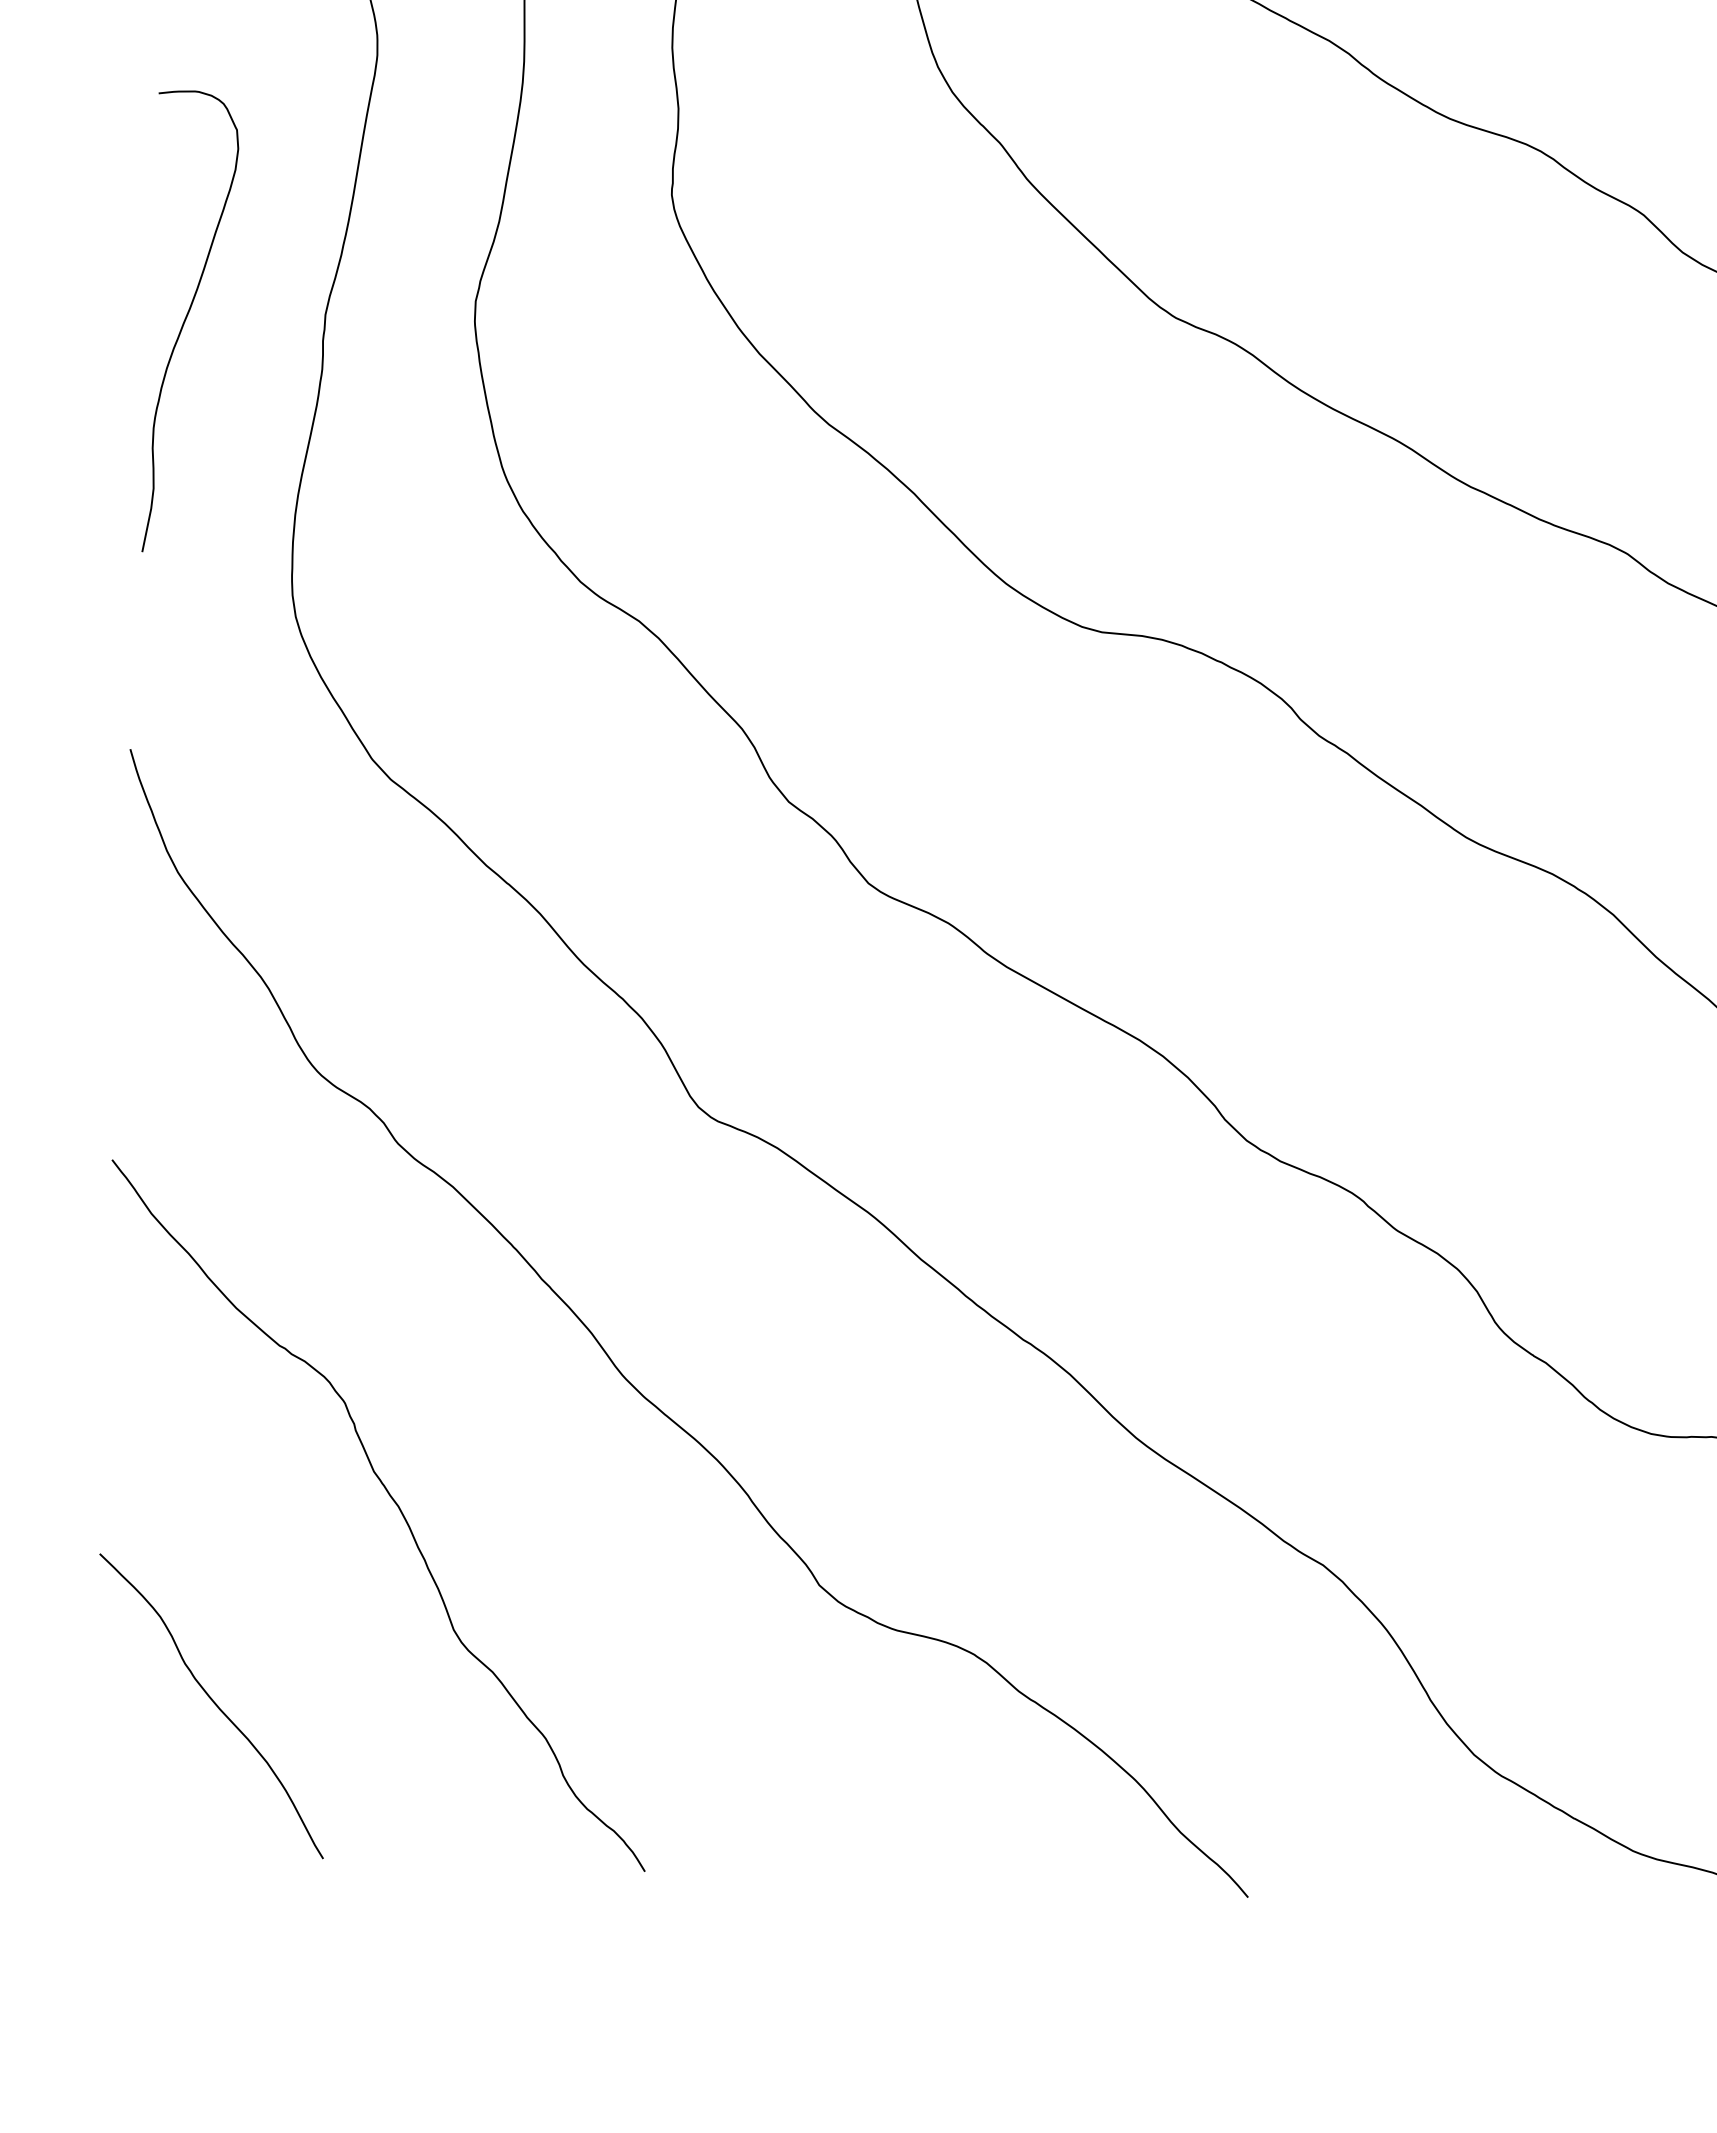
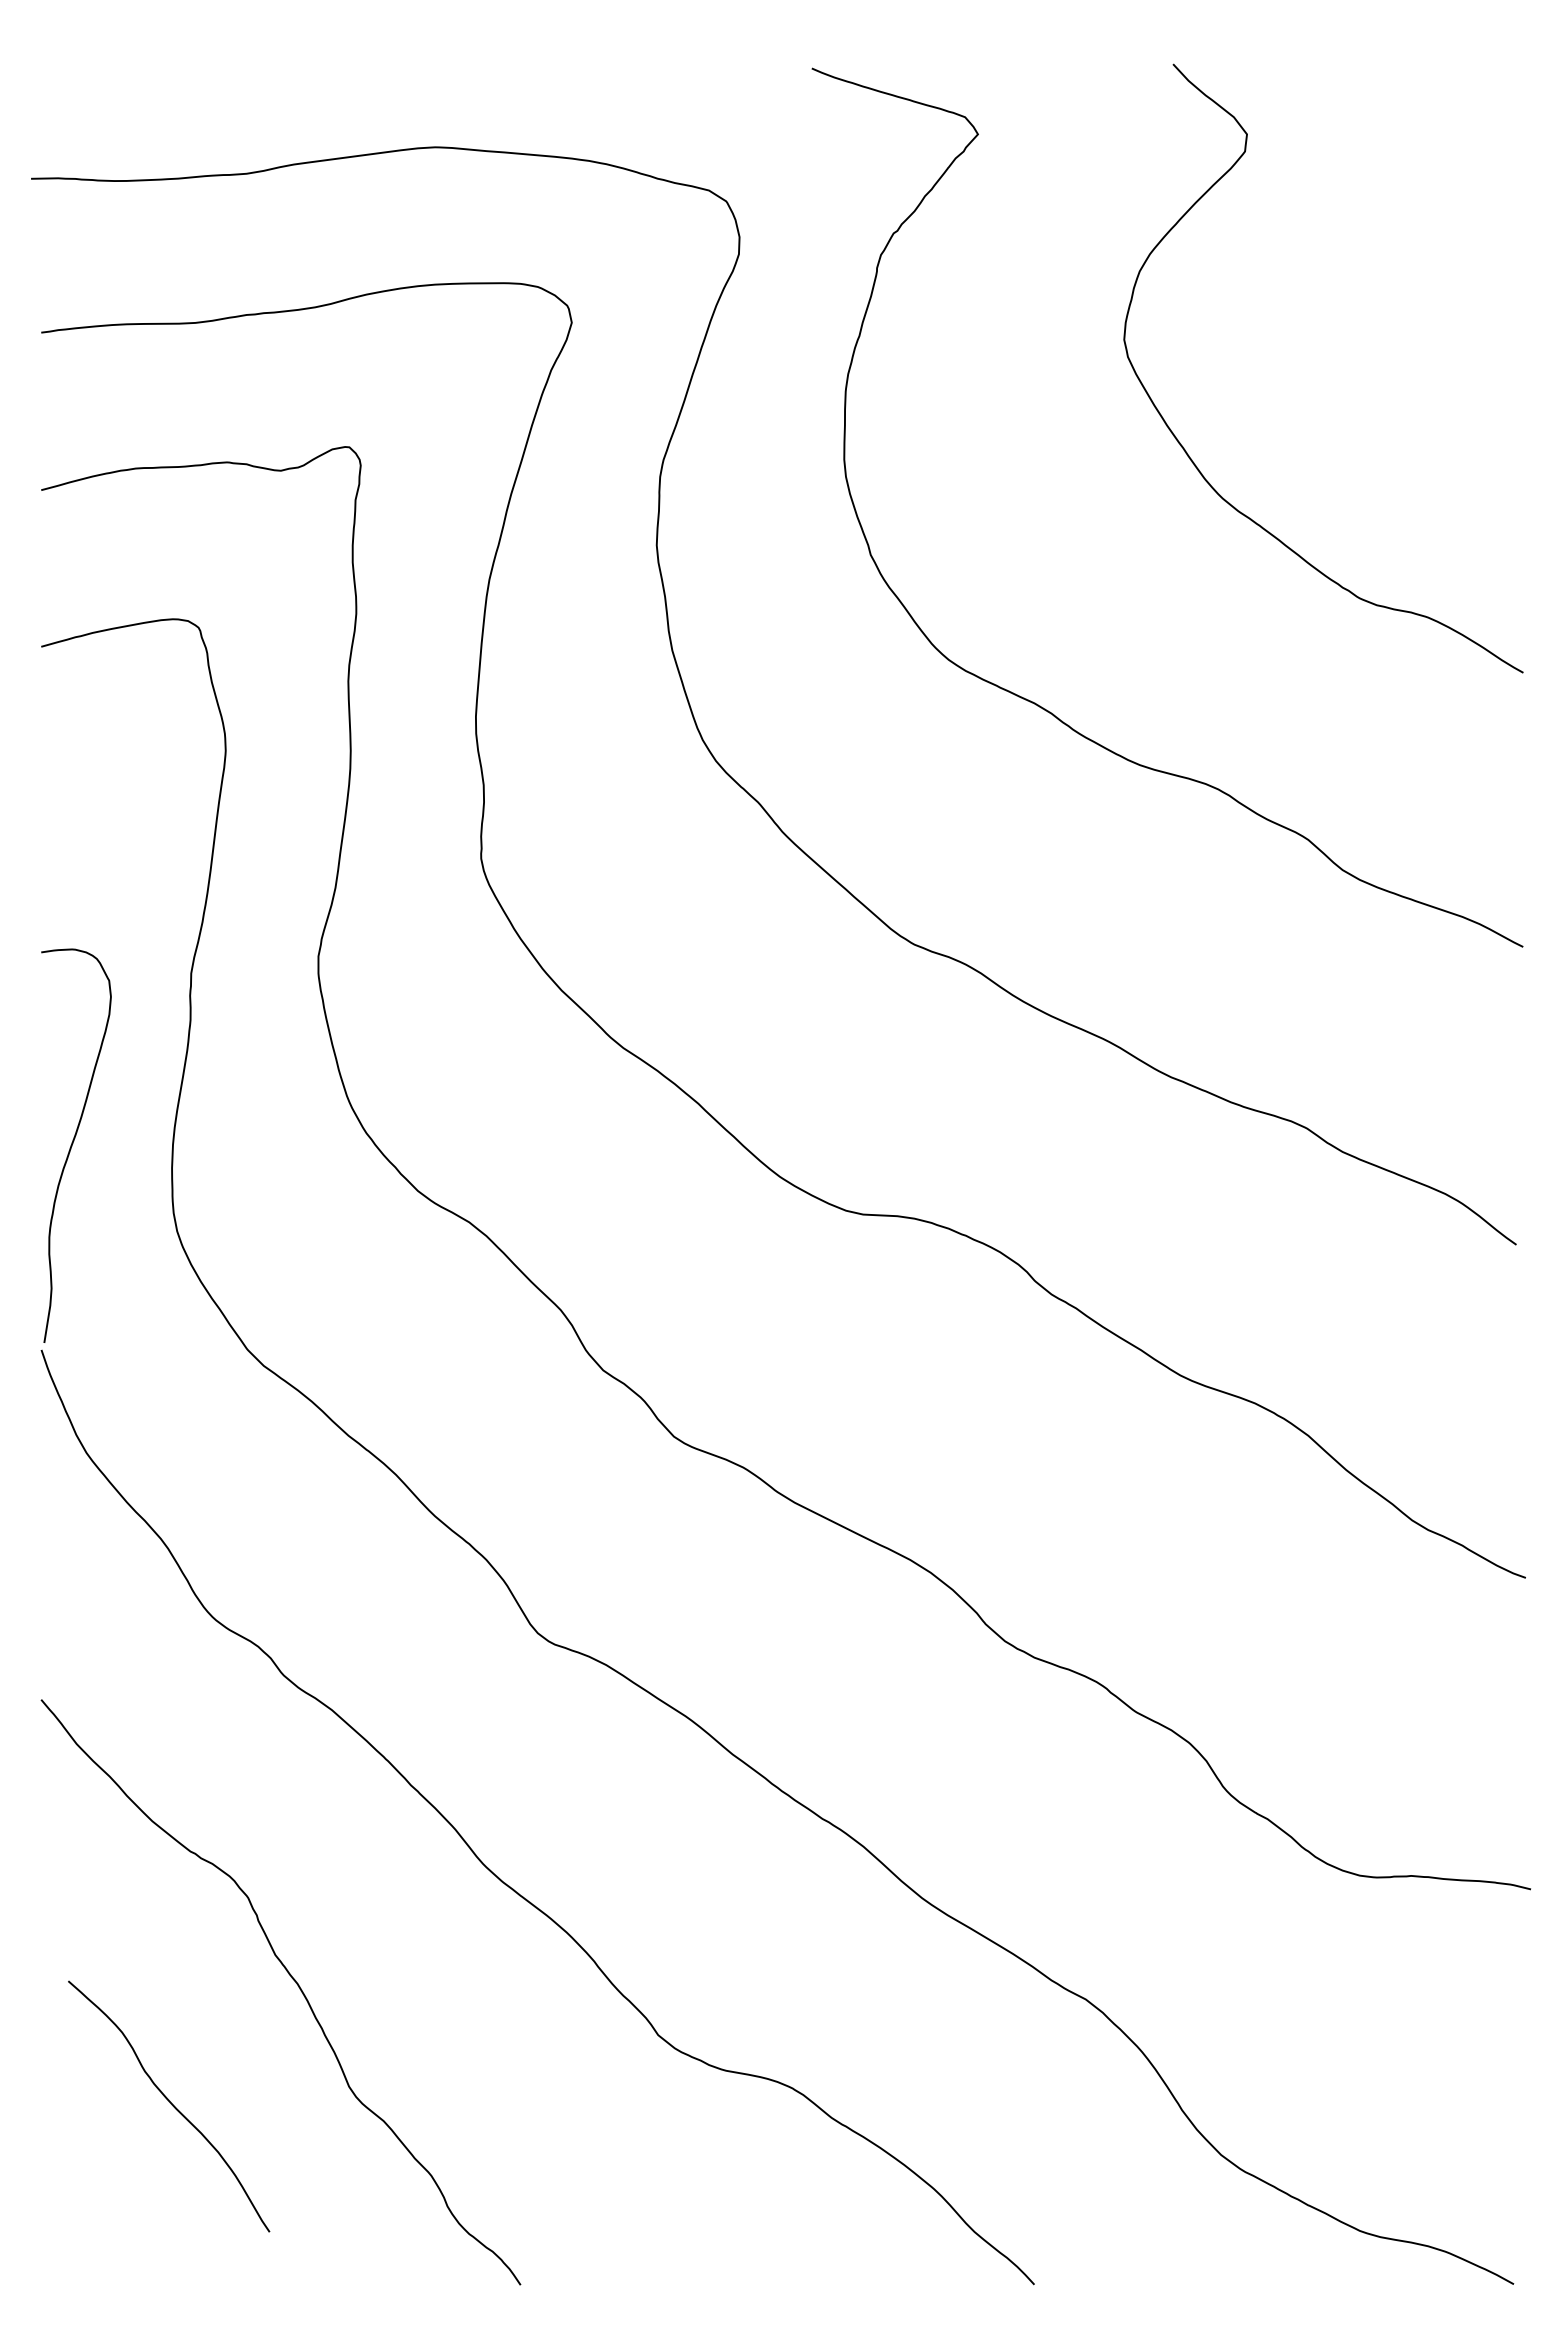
curve: (186, 319) -> (73, 1143), moved
curve: (214, 1705) -> (171, 2105), moved

